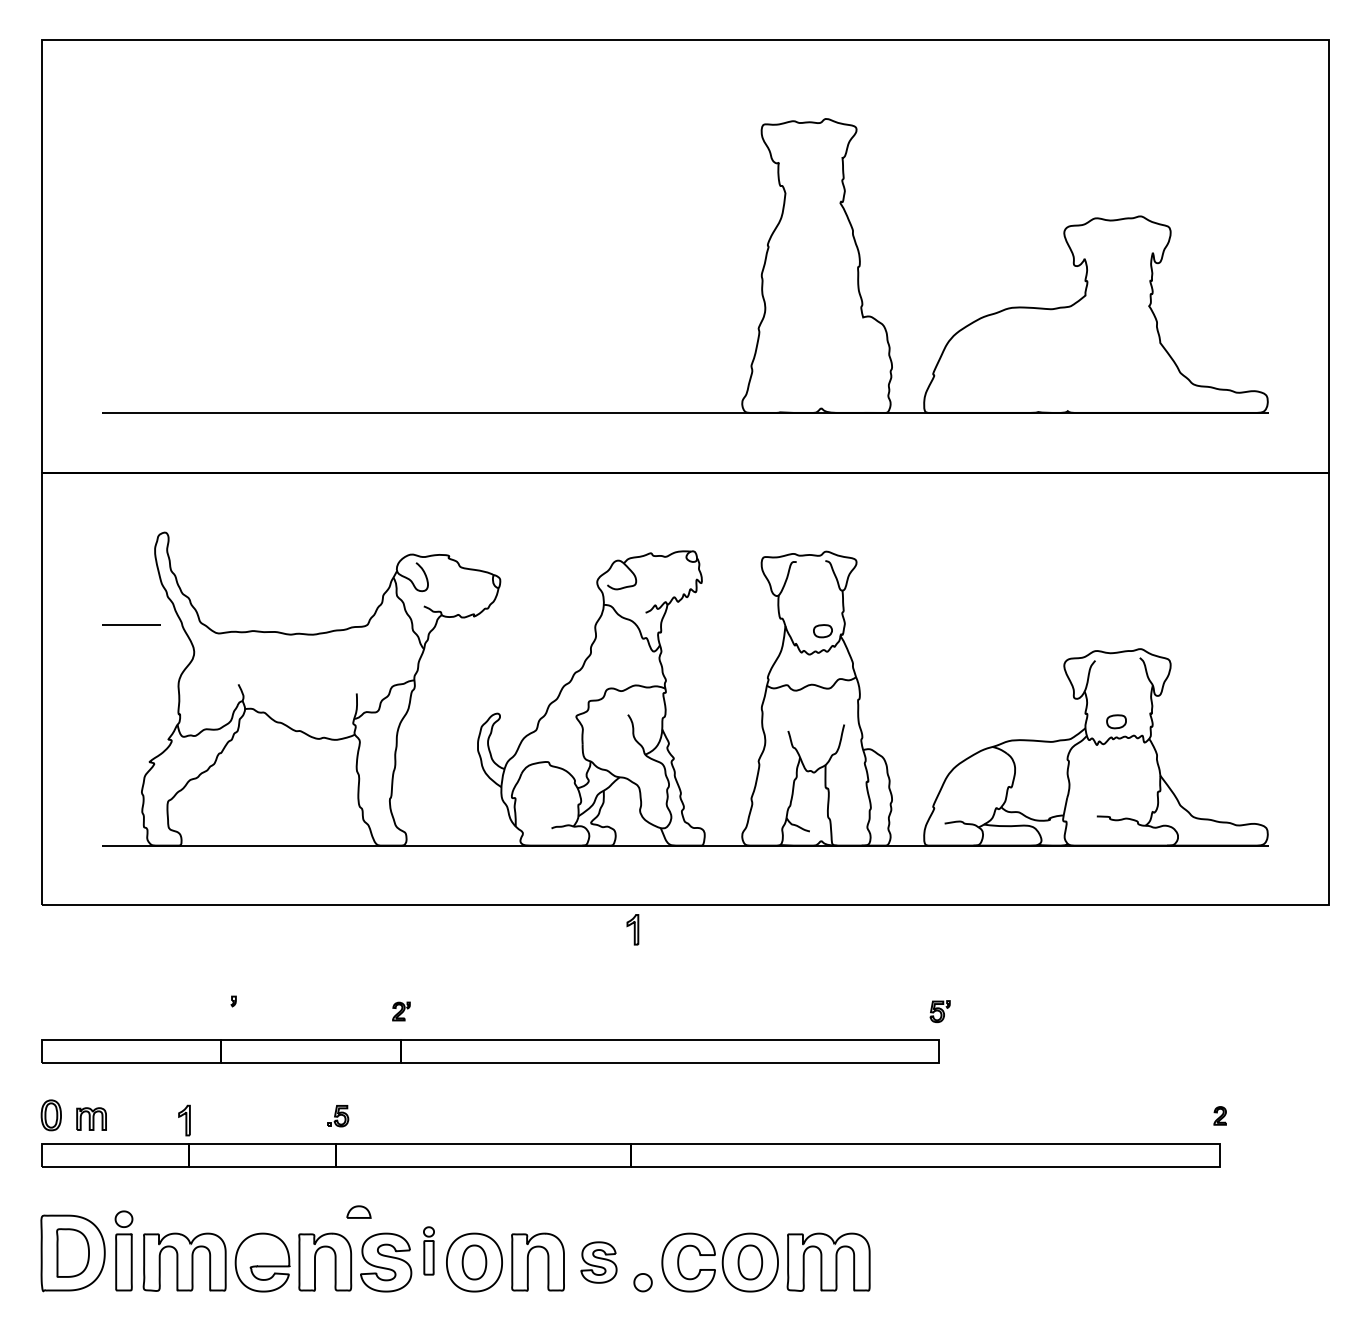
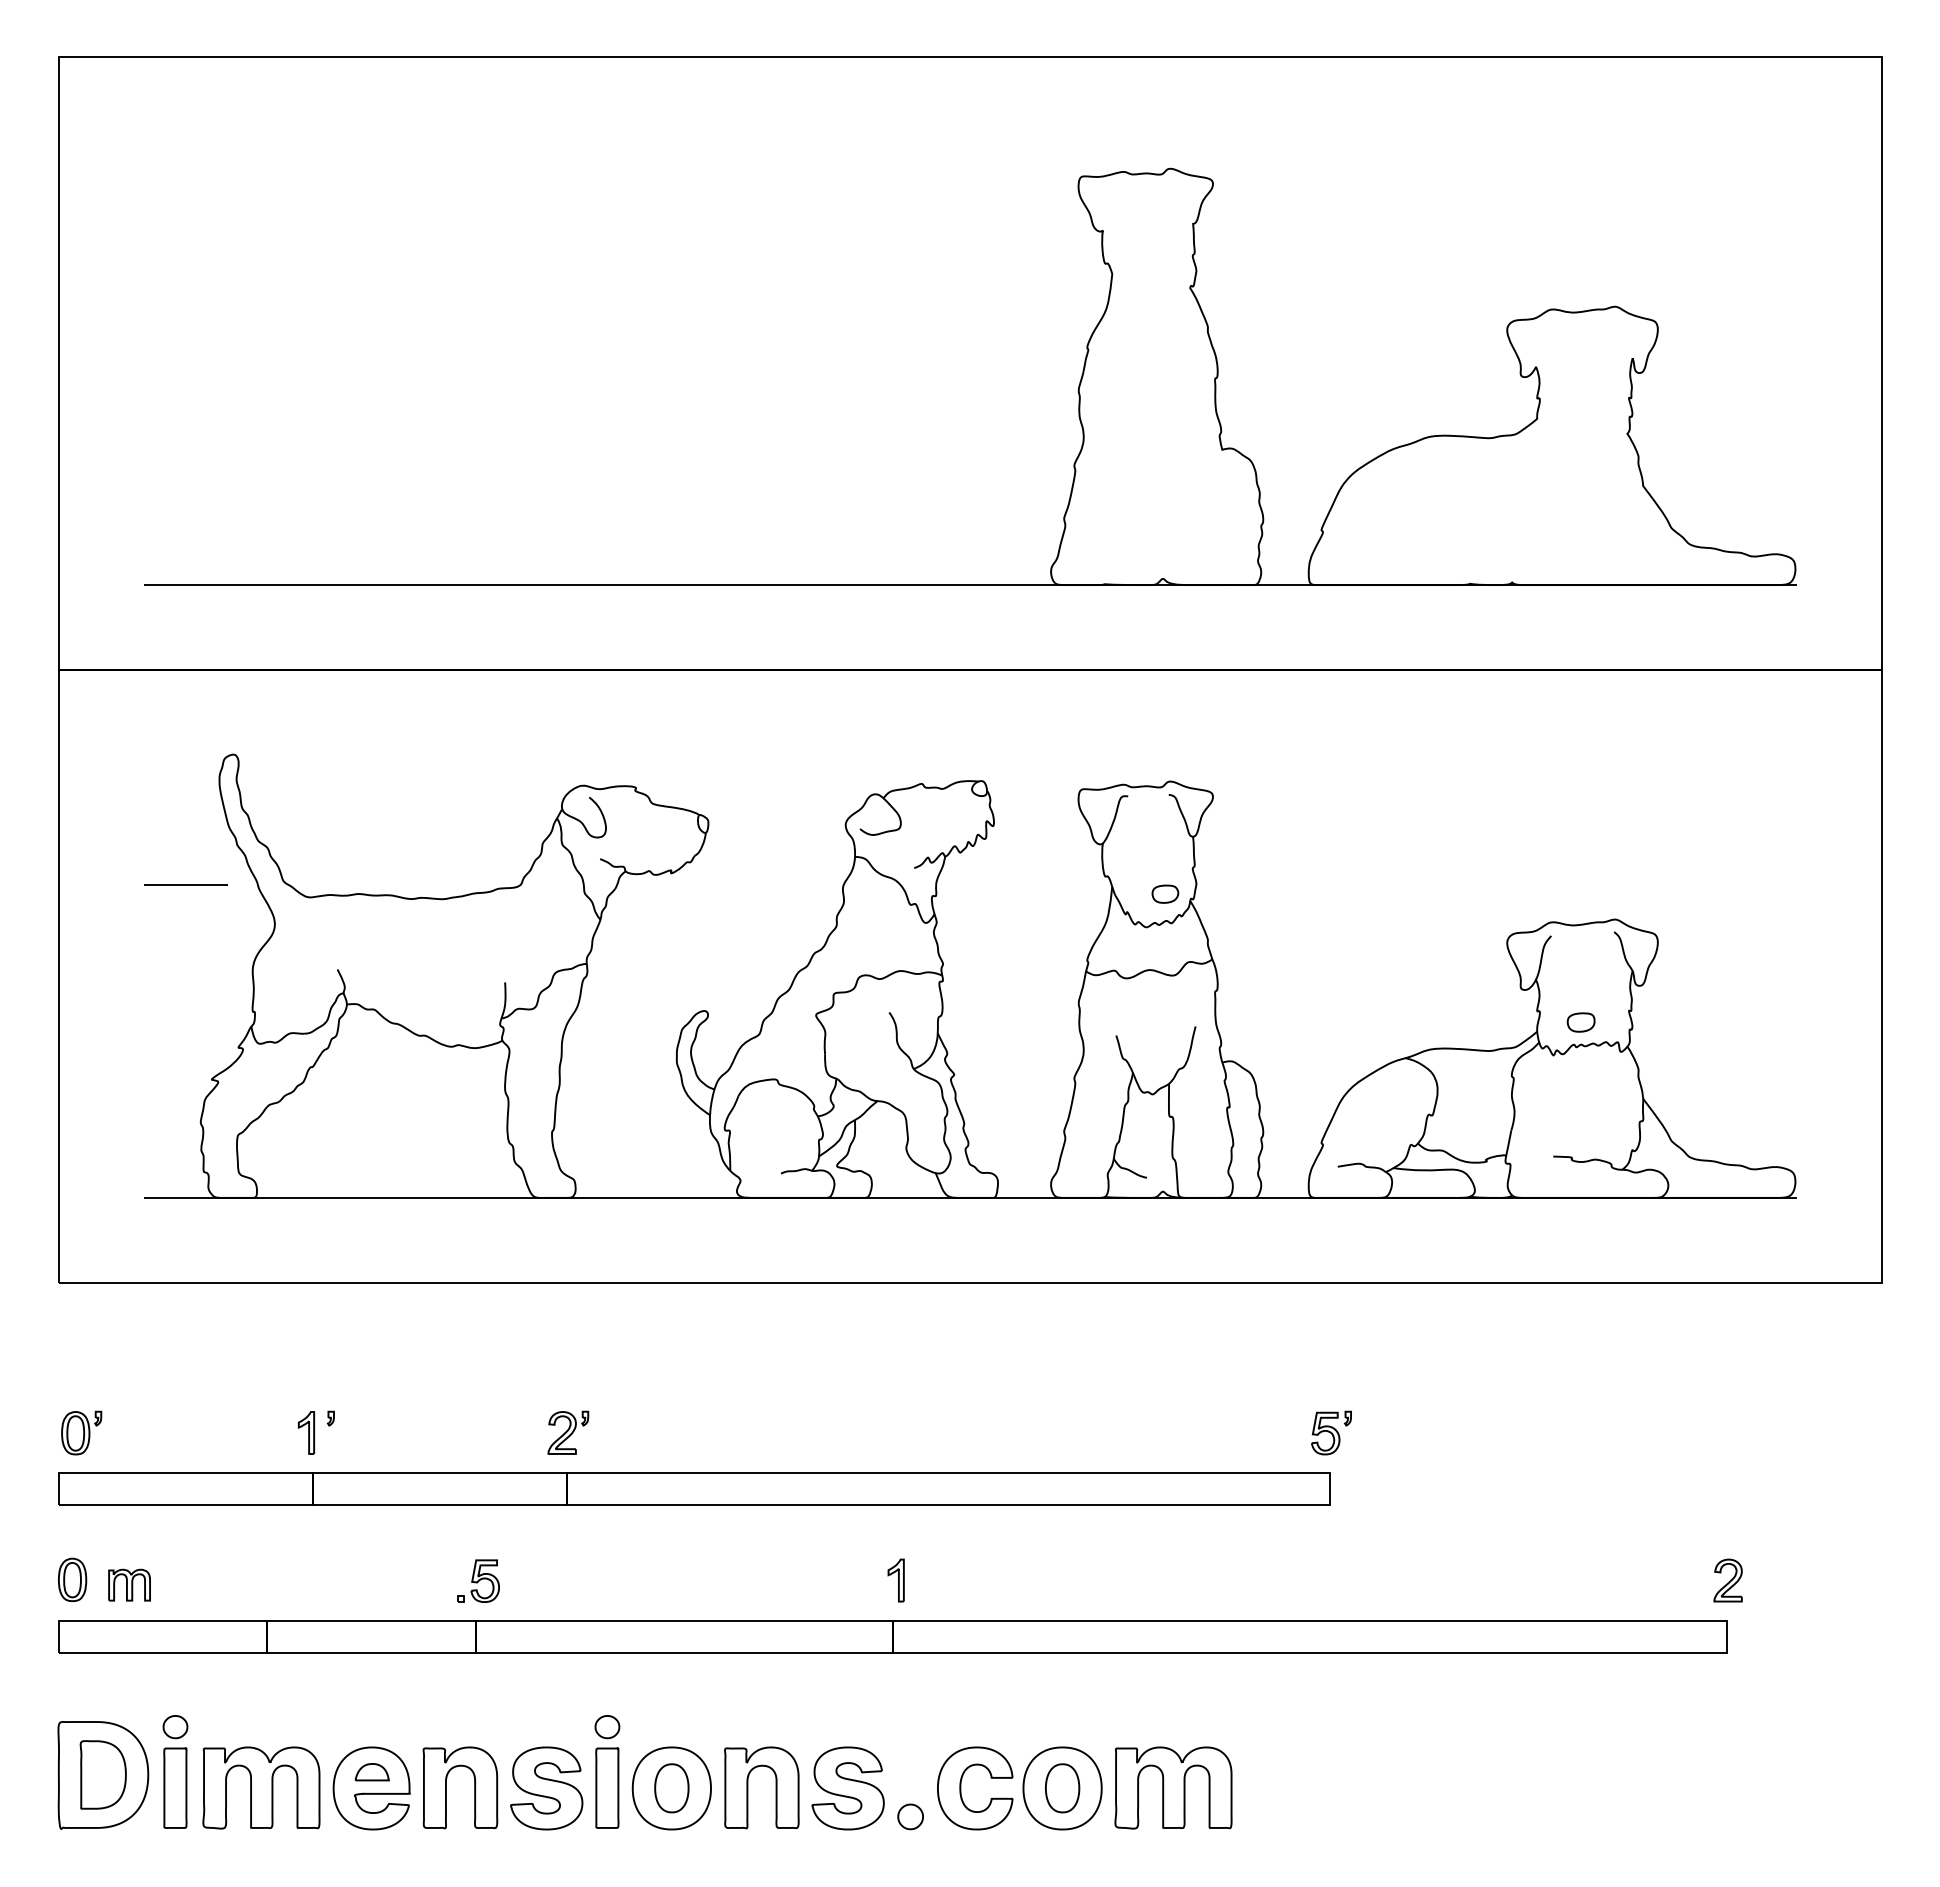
part: (632, 929) -> (895, 1580), moved
part: (57, 1011) -> (81, 1432), added
part: (401, 1011) -> (568, 1432), size x1.67
part: (939, 1011) -> (1330, 1432), size x1.43
part: (338, 1115) -> (479, 1580), size x1.43
part: (1219, 1115) -> (1727, 1580), size x1.67
part: (184, 1120) -> (306, 1432), moved
part: (358, 1211) -> (371, 1771), moved
part: (428, 1250) -> (606, 1771), size x1.67
part: (598, 1262) -> (847, 1788), size x1.43

